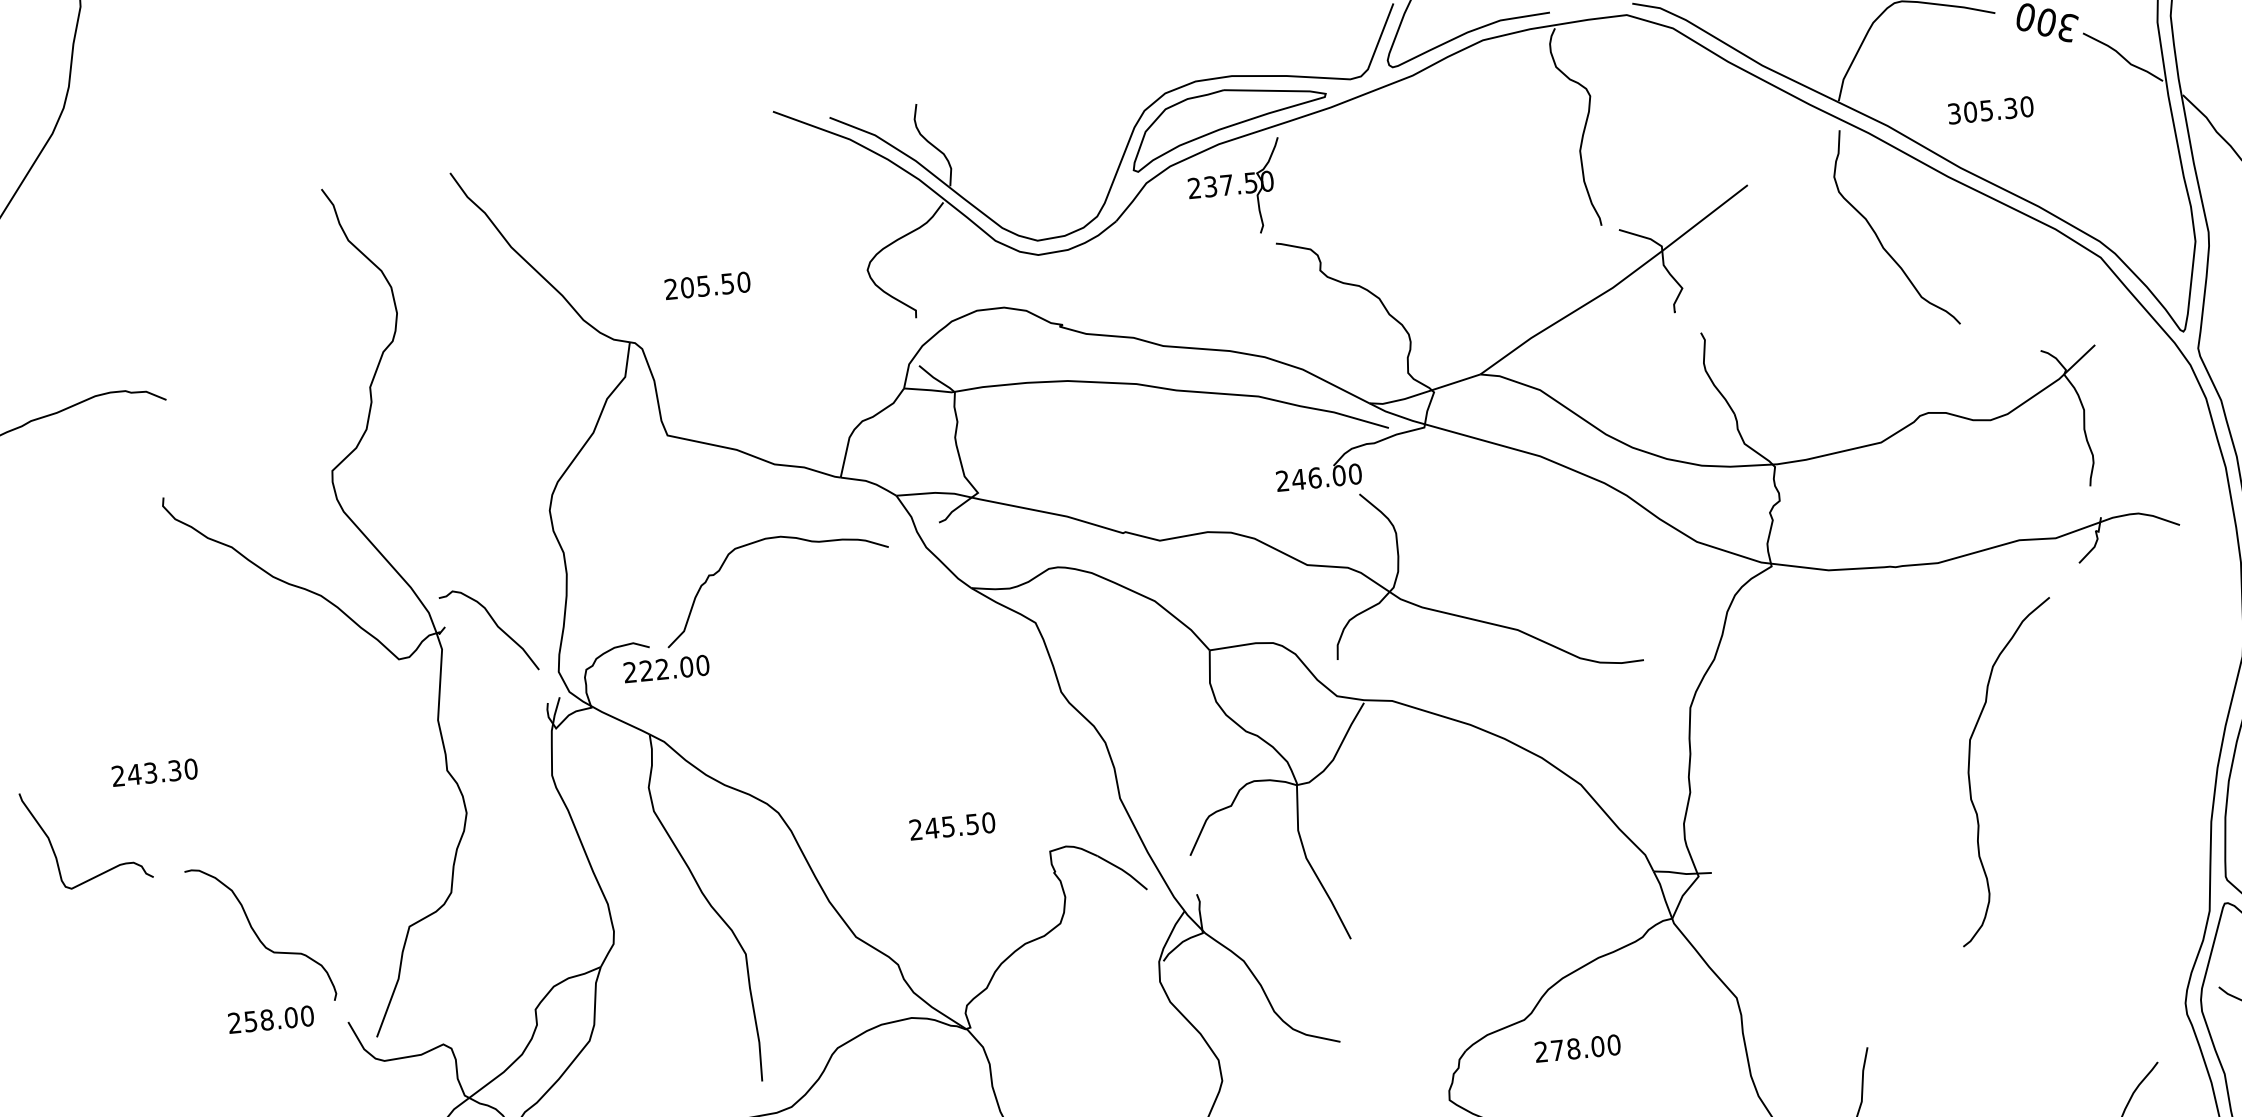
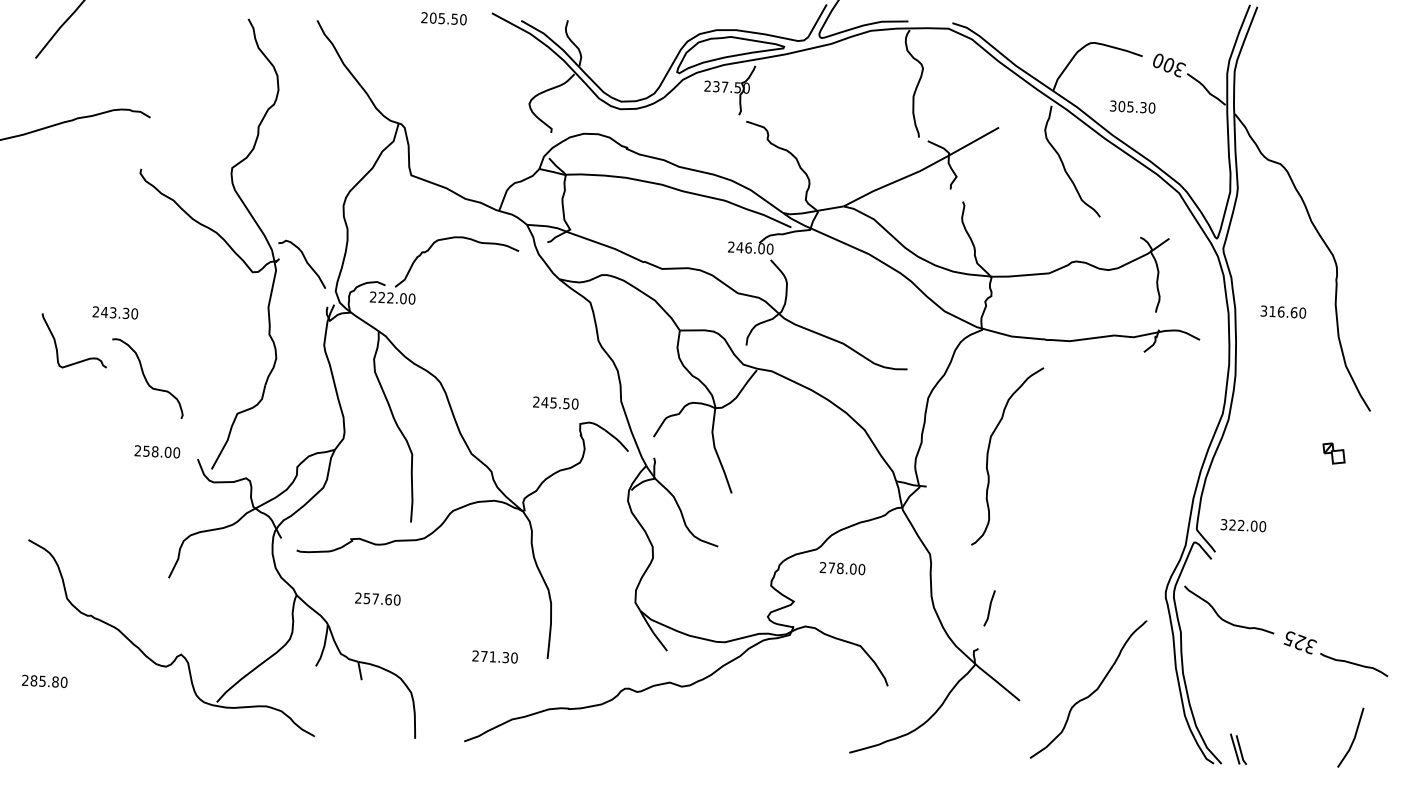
text: (706, 285) -> (443, 18), moved
curve: (1971, 765) -> (989, 450), moved
text: (951, 825) -> (555, 402), moved
curve: (258, 935) -> (146, 378), moved

